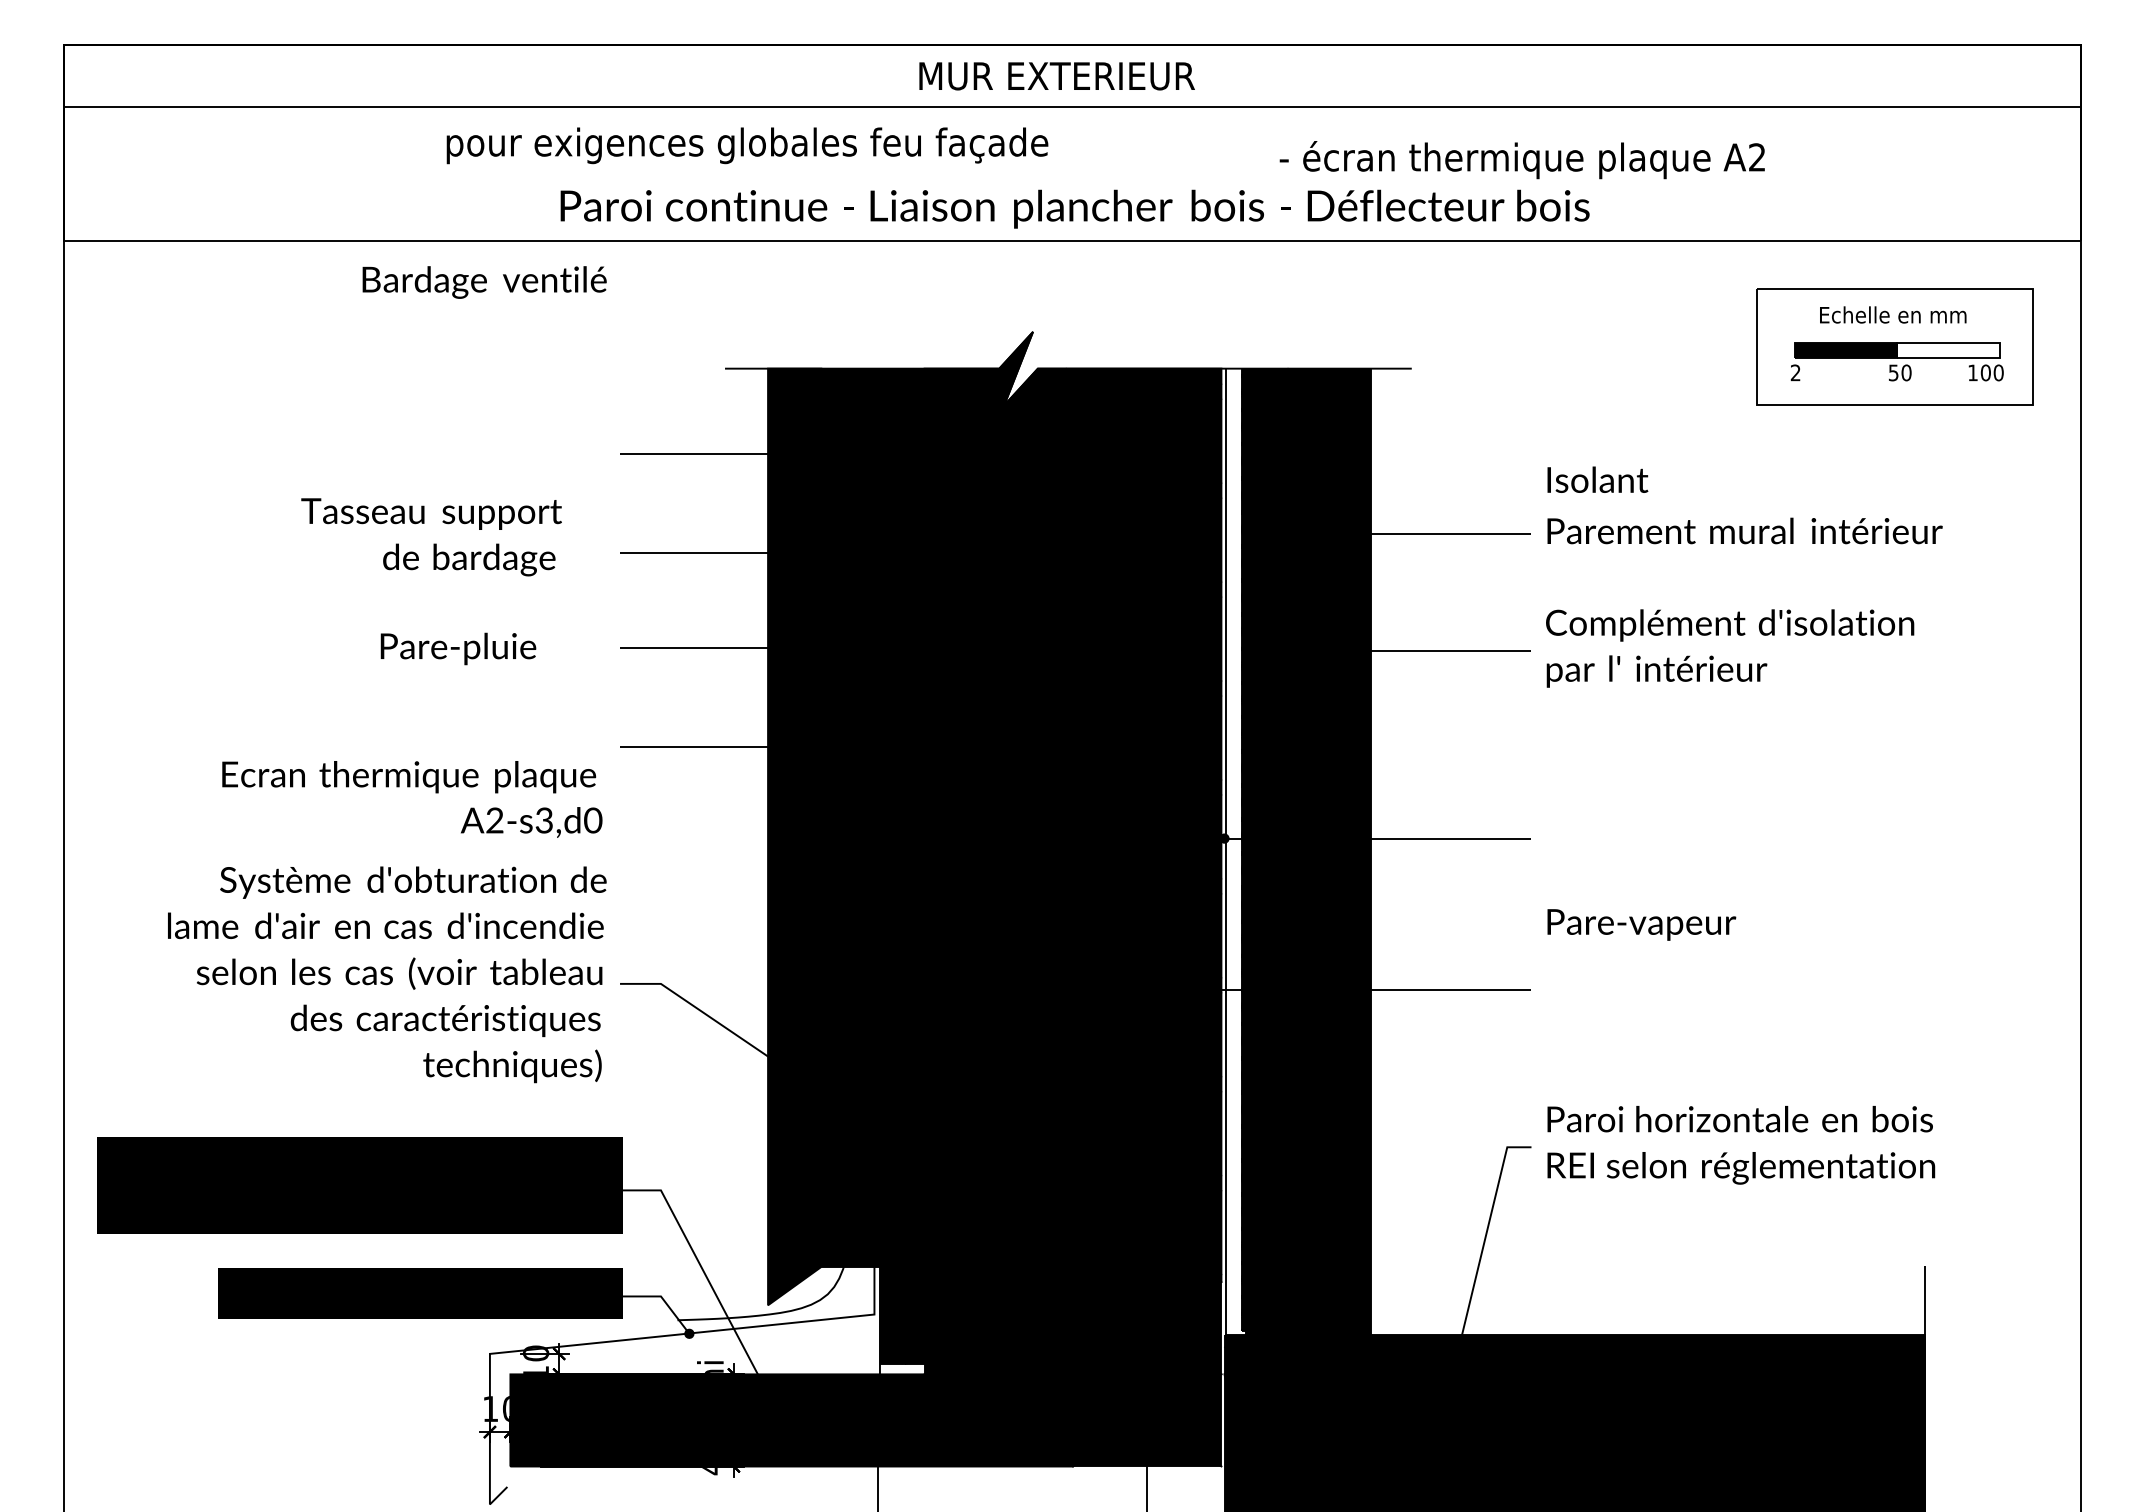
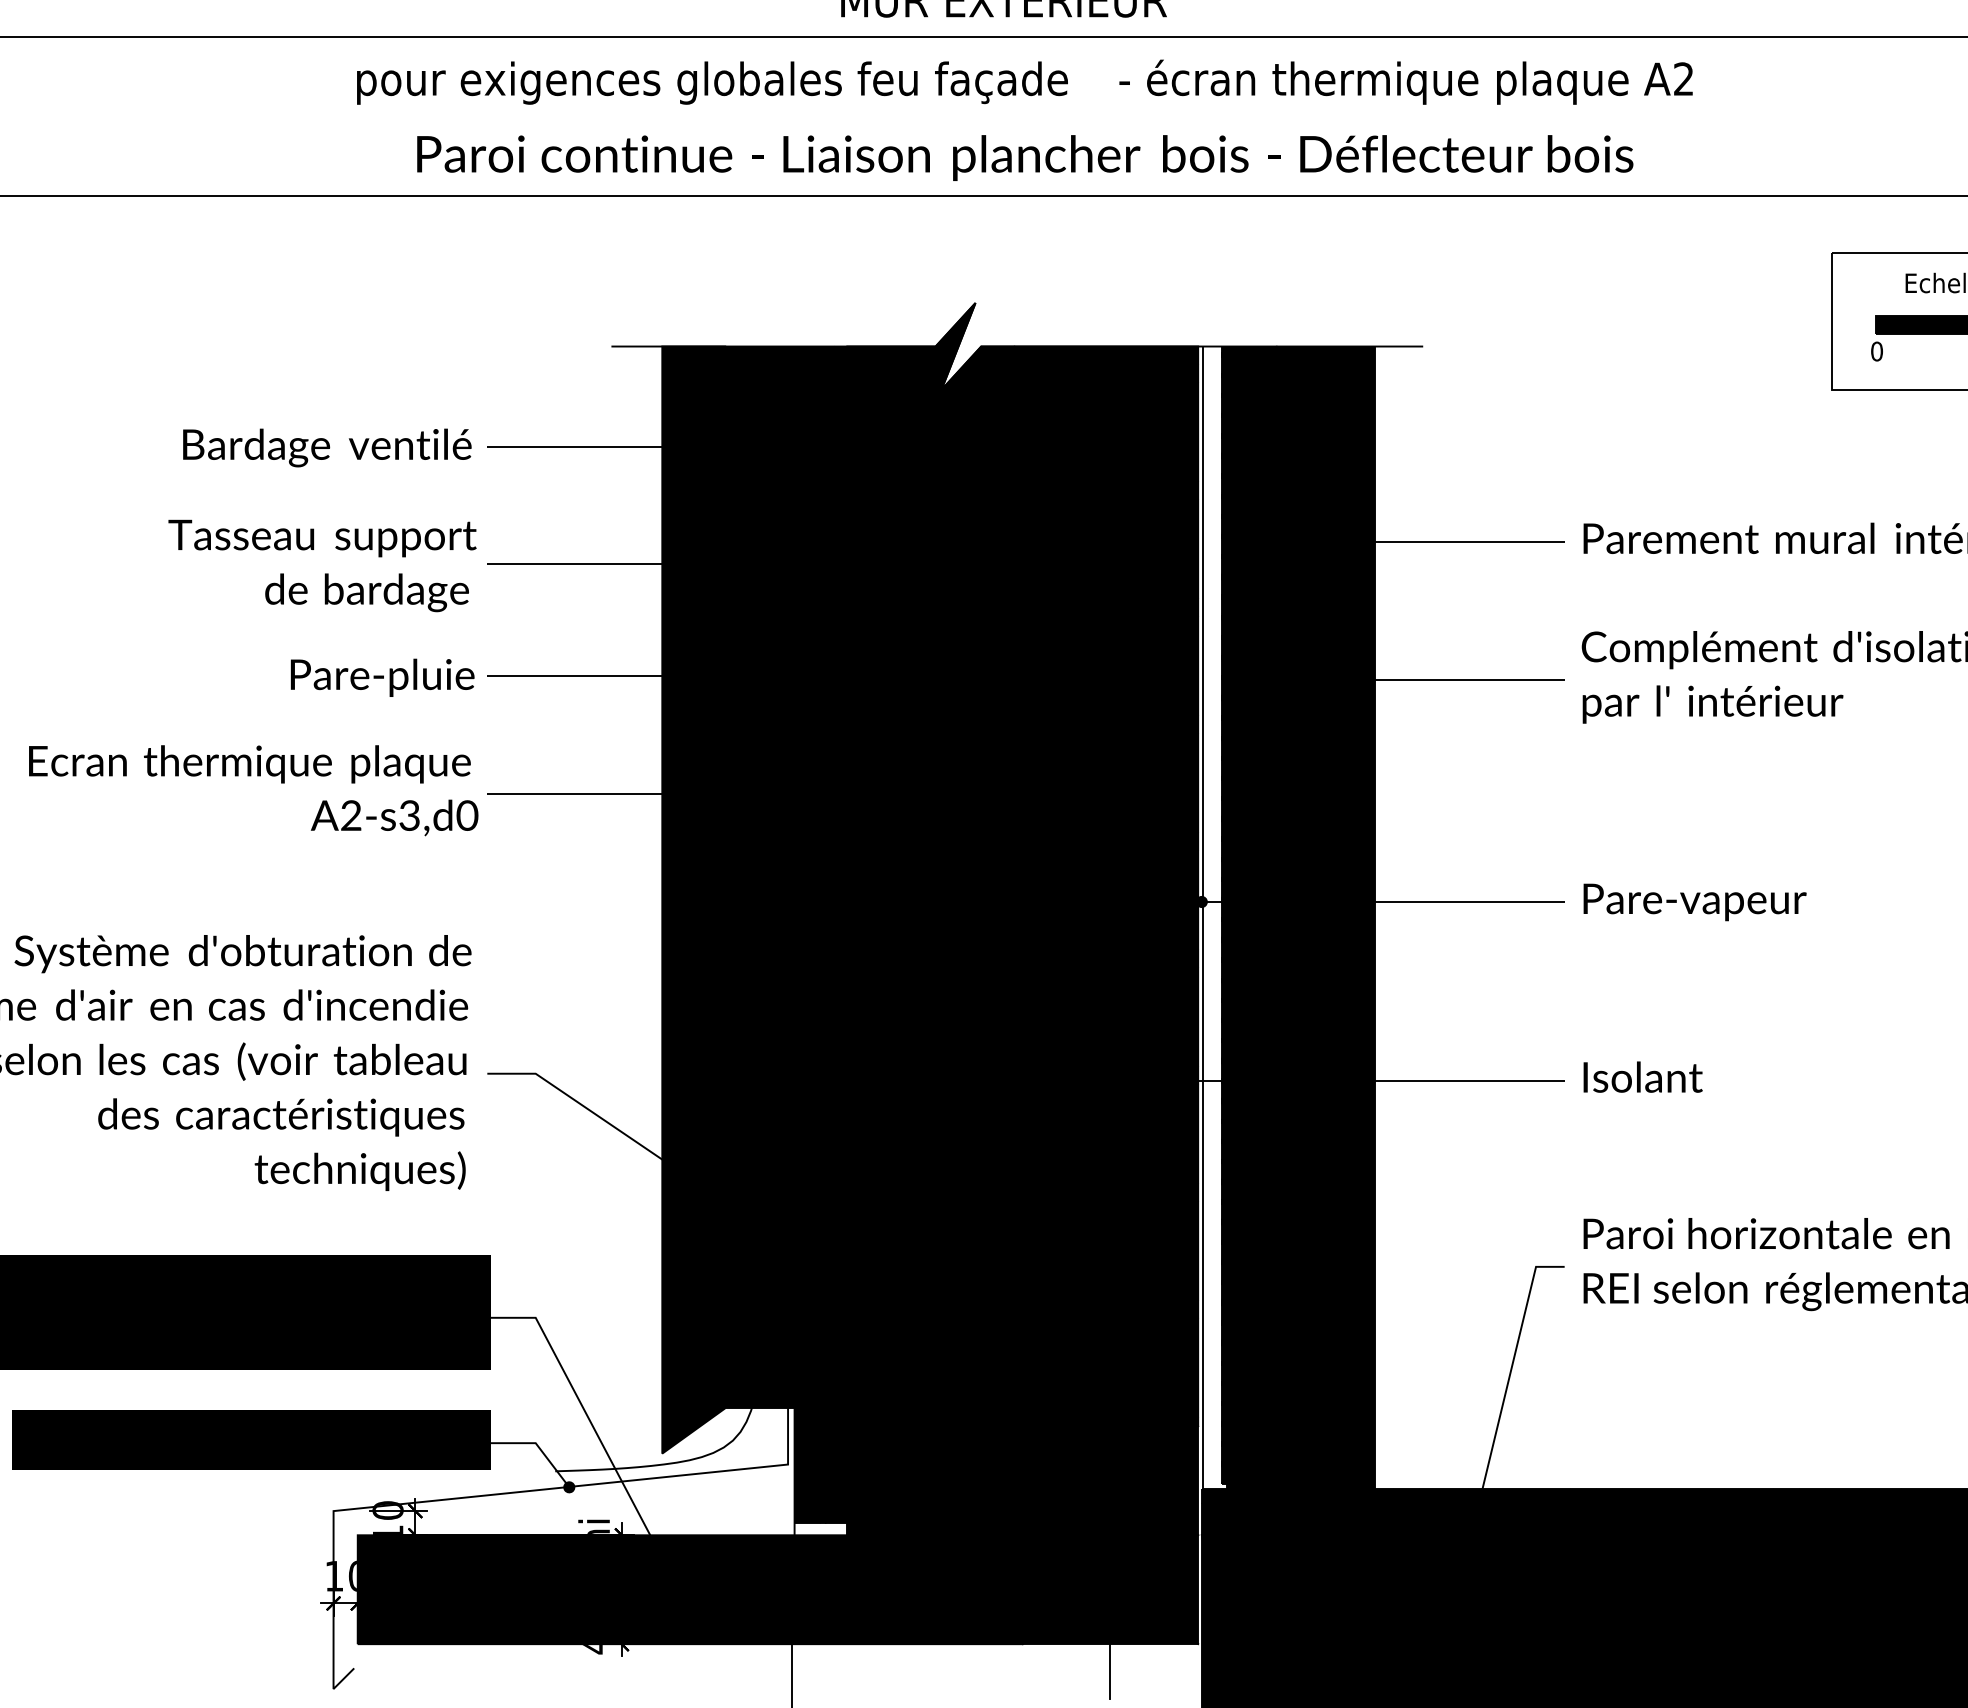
text: (747, 145) -> (712, 82), moved
text: (1521, 160) -> (1405, 82), moved
text: (484, 282) -> (327, 447), moved
text: (1795, 372) -> (1876, 351), 2 -> 0
text: (1597, 479) -> (1642, 1076), moved
text: (431, 537) -> (322, 566), moved
text: (458, 648) -> (382, 677), moved
text: (412, 799) -> (253, 790), moved
text: (1641, 924) -> (1694, 901), moved

